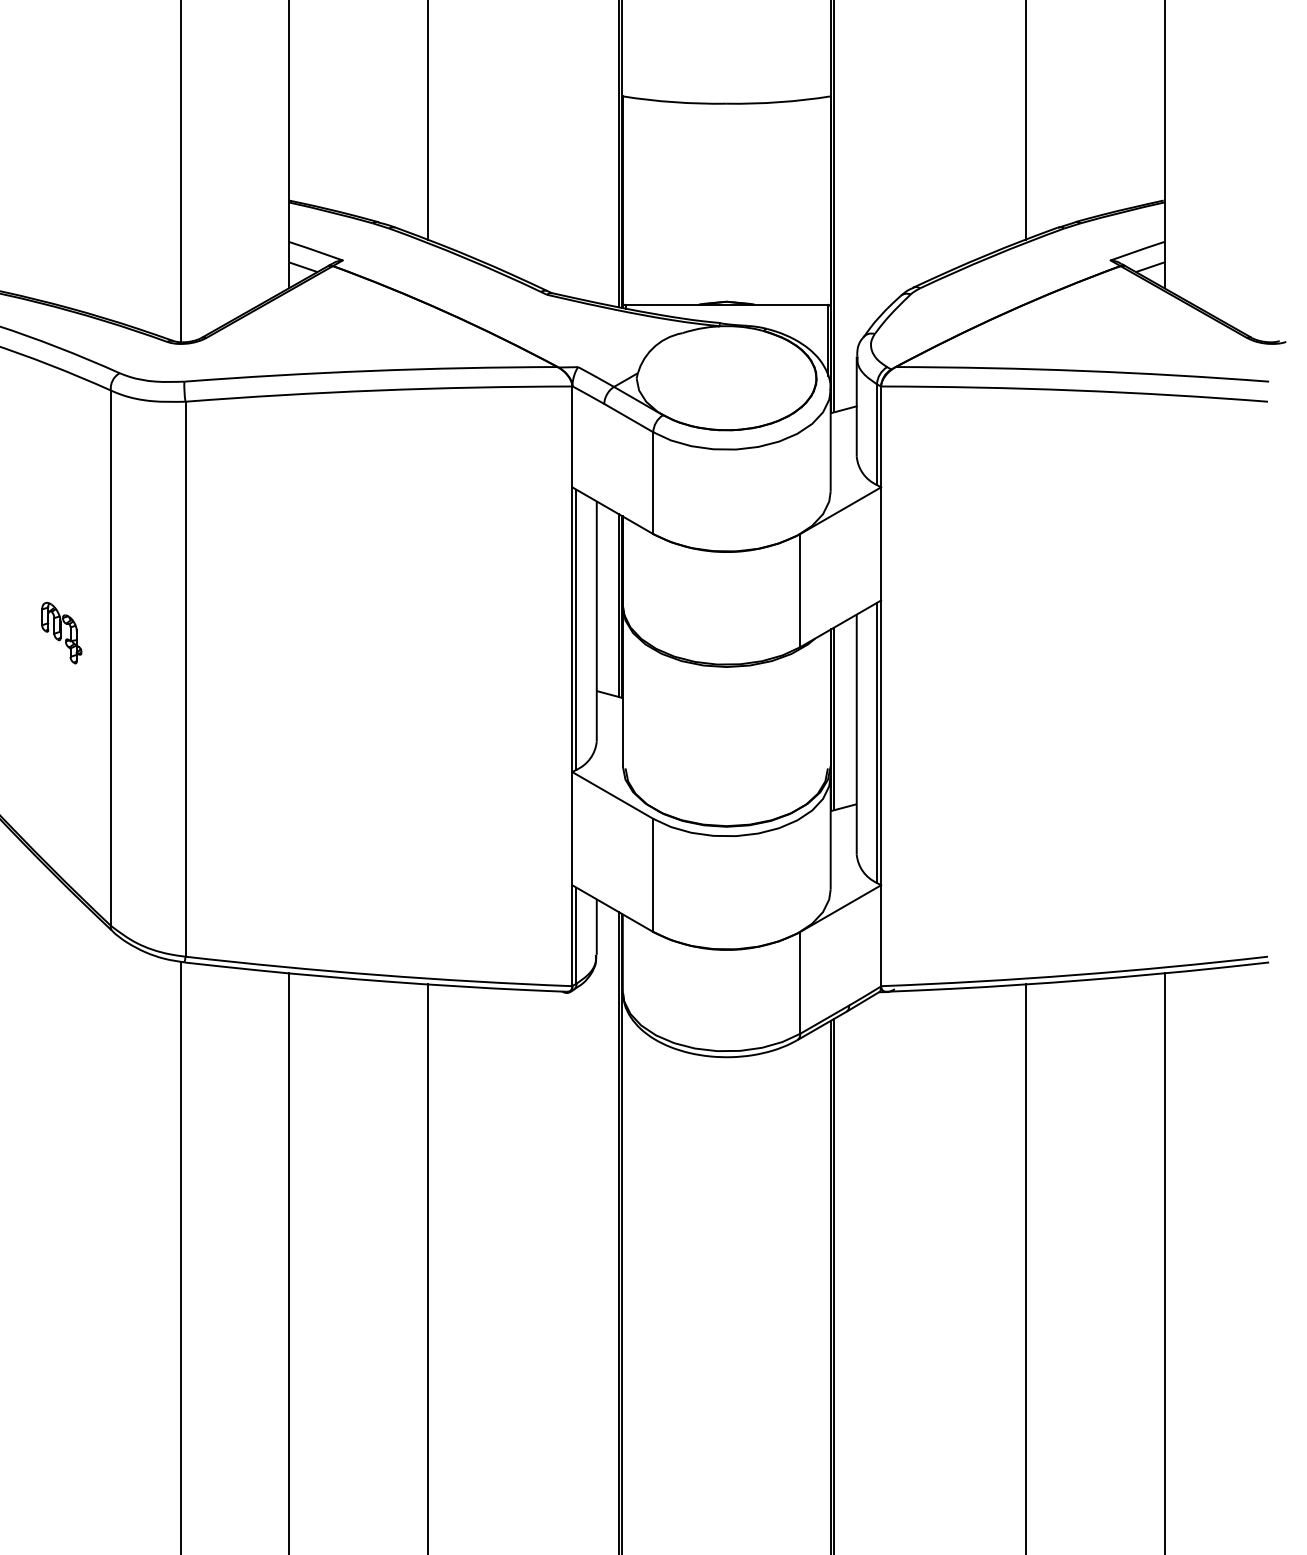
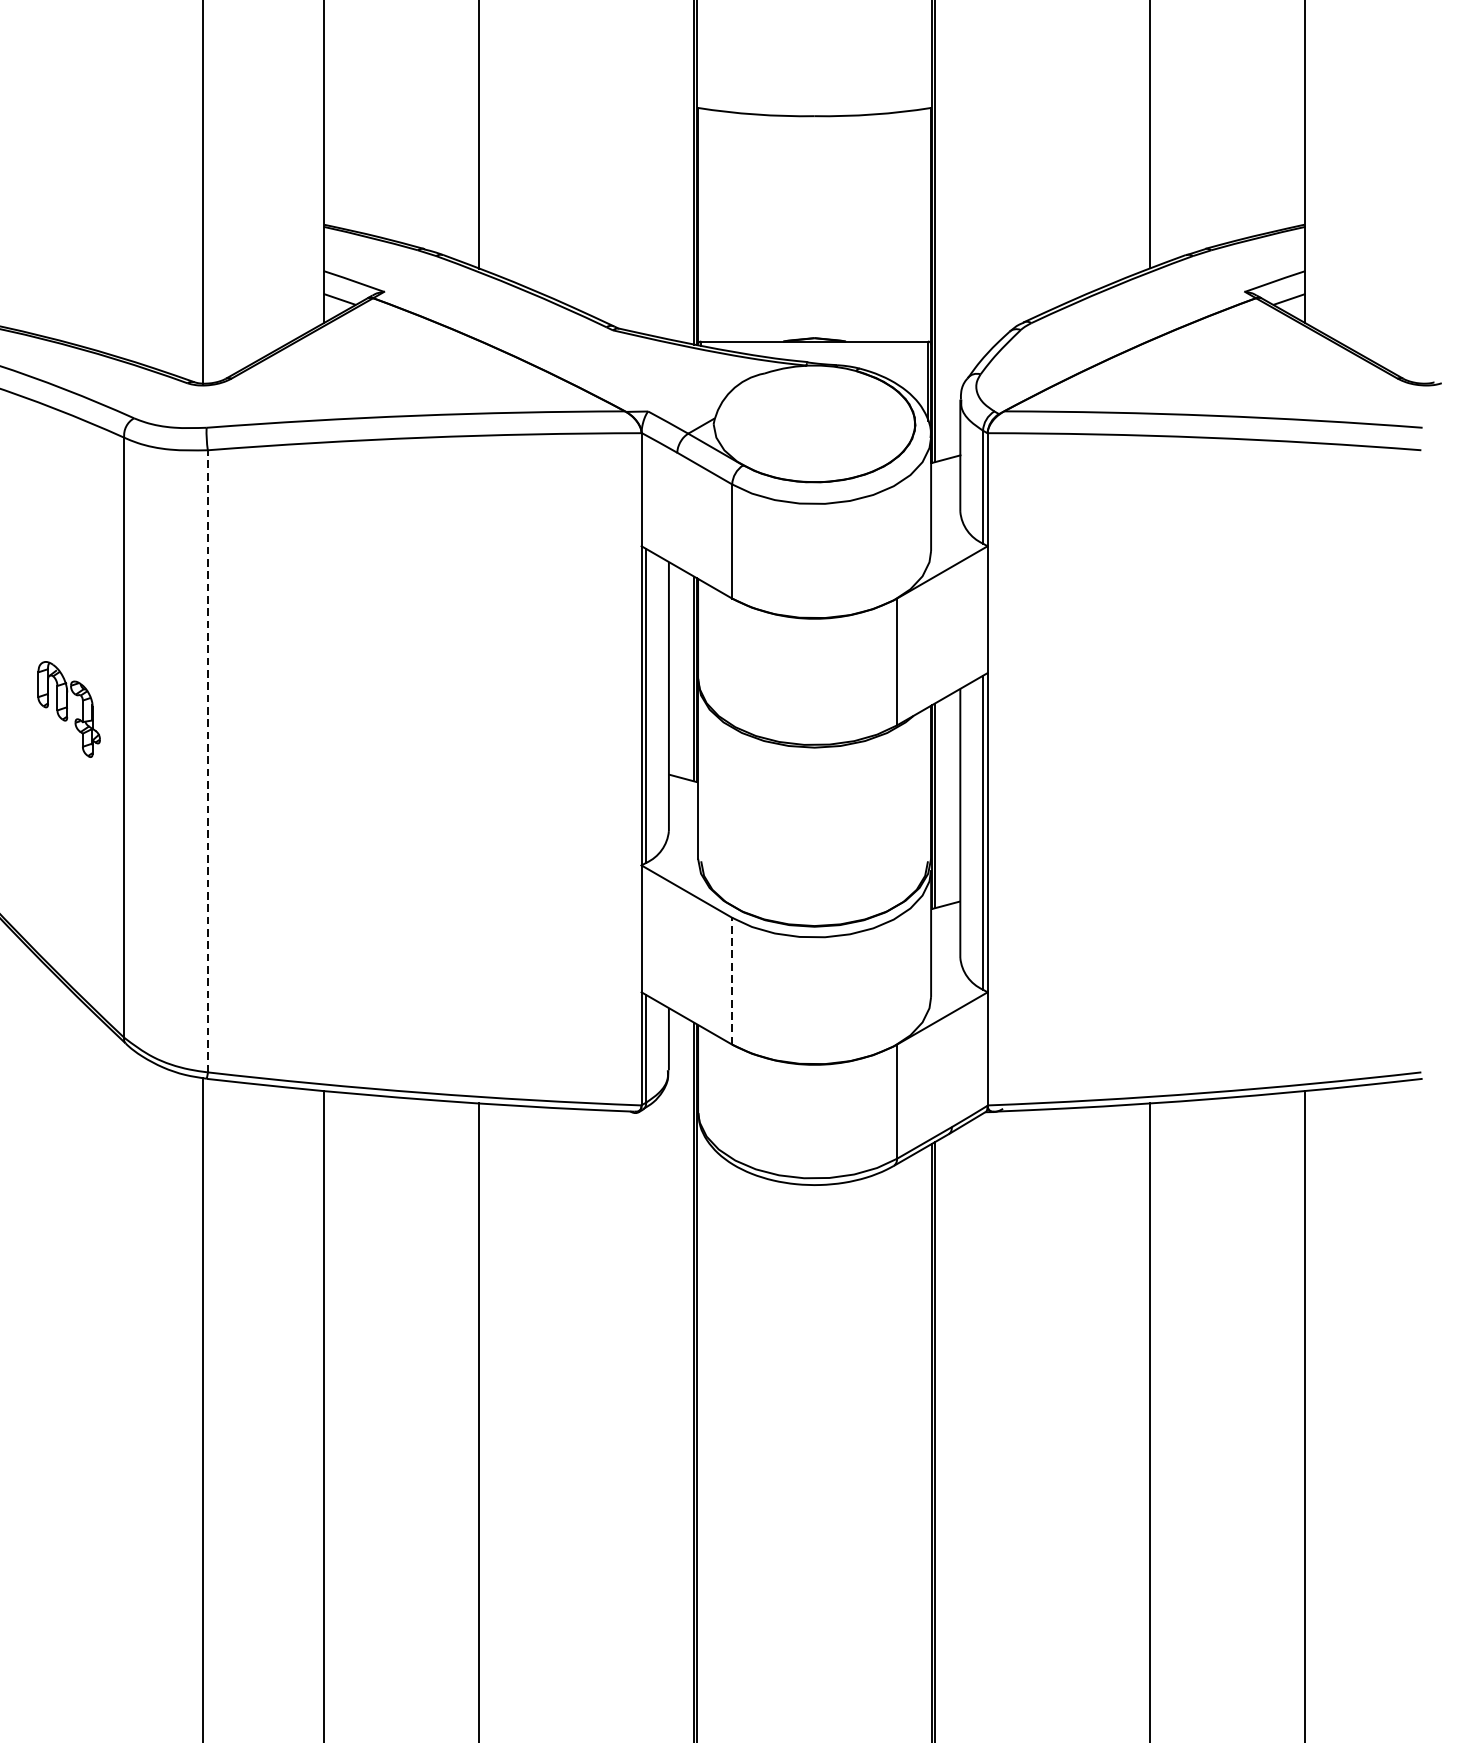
part: (61, 633) -> (68, 710), size x1.4
line: (185, 678) -> (207, 760), solid -> dashed
line: (653, 875) -> (732, 981), solid -> dashed

